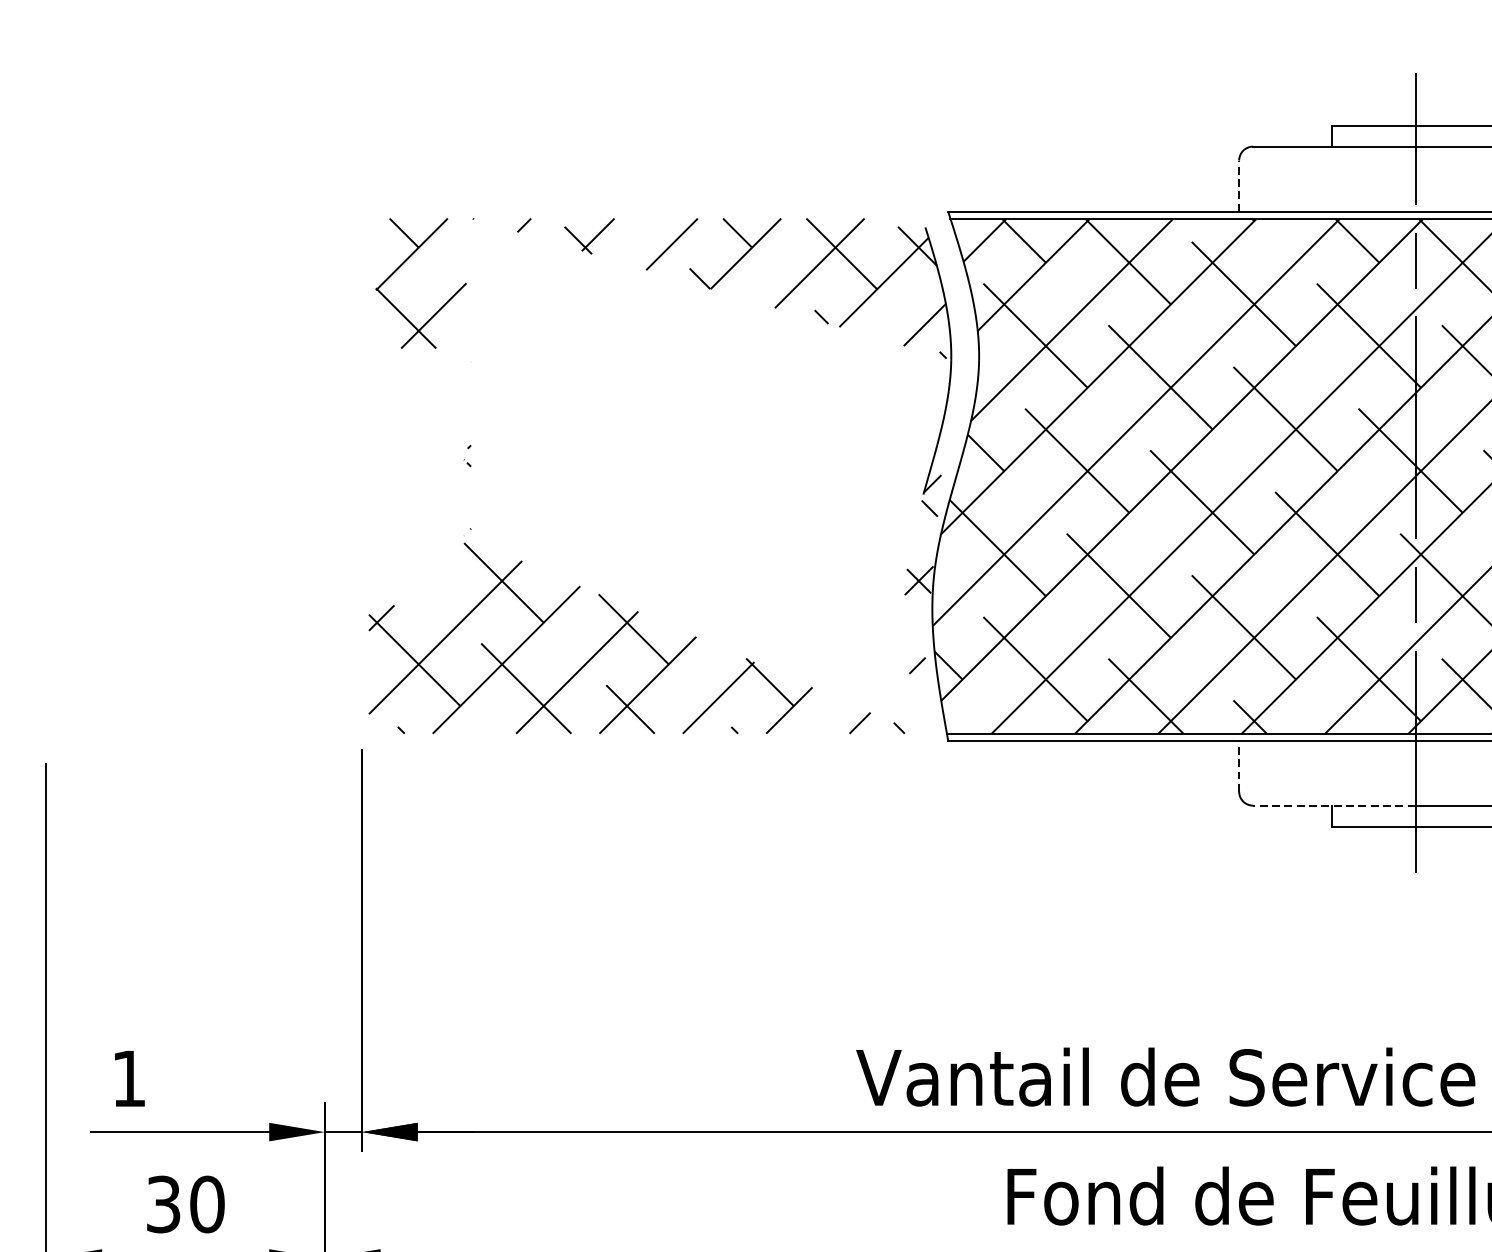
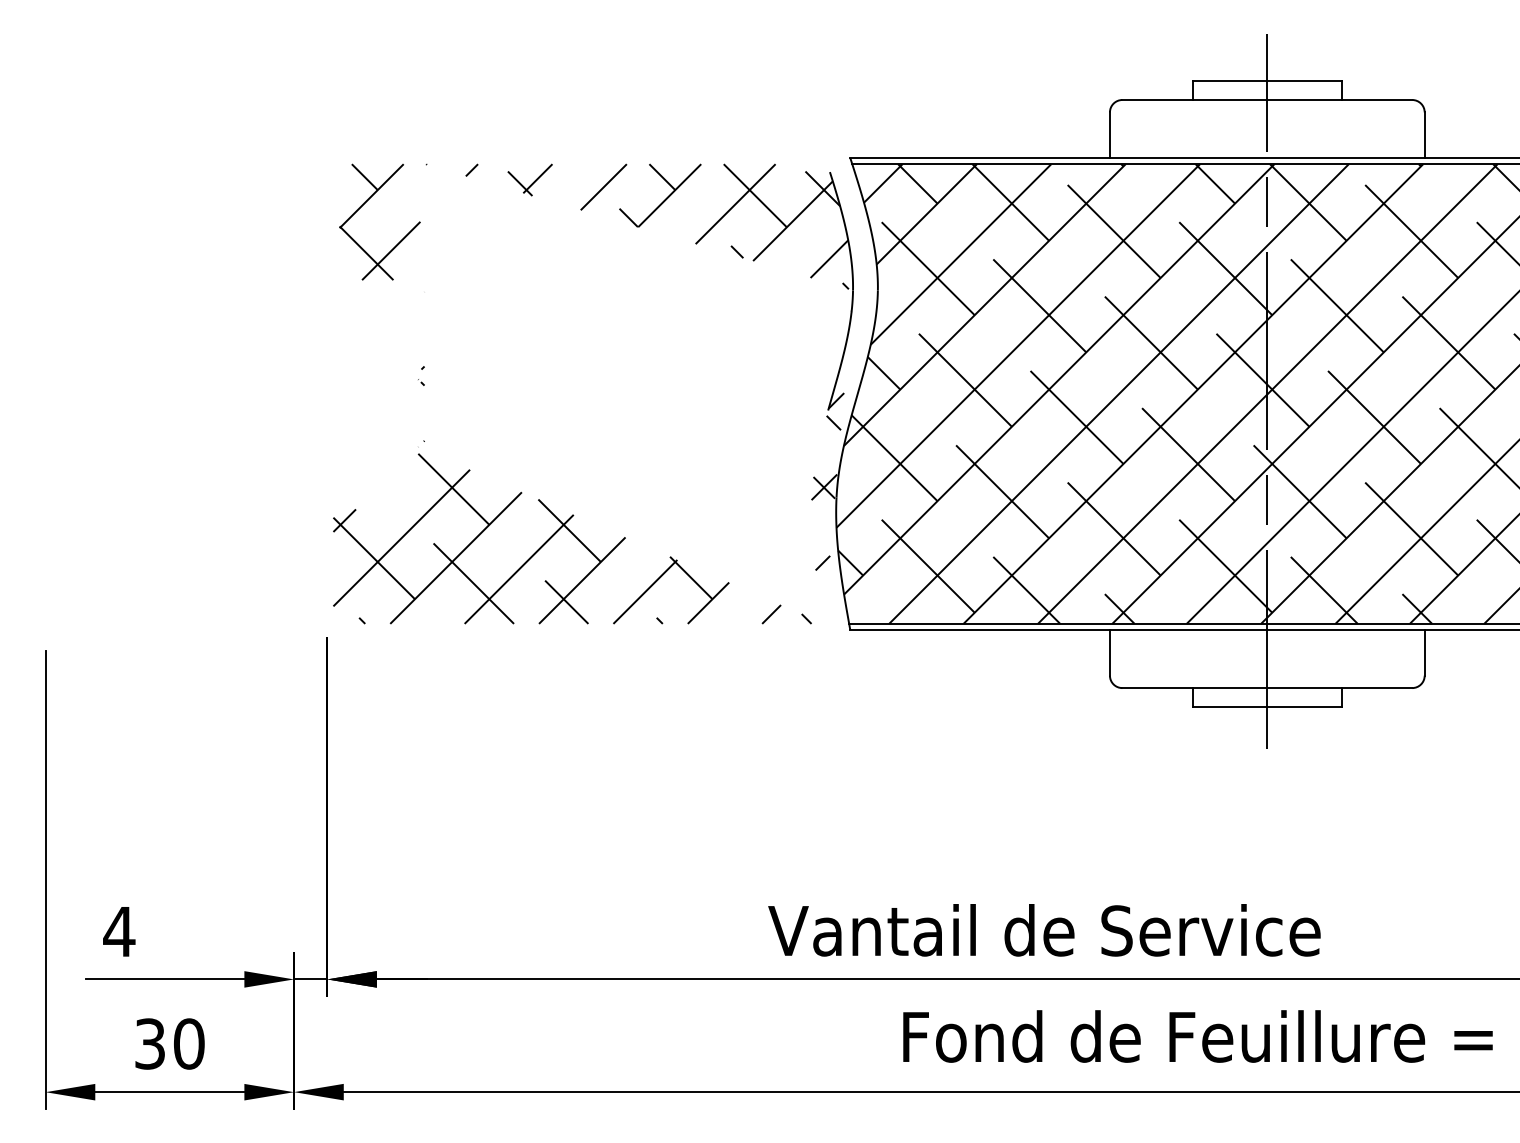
line: (1238, 186) -> (1109, 135), dashed -> solid
line: (1238, 765) -> (1109, 652), dashed -> solid
line: (1333, 806) -> (1194, 688), dashed -> solid
text: (129, 1078) -> (119, 931), 1 -> 4

